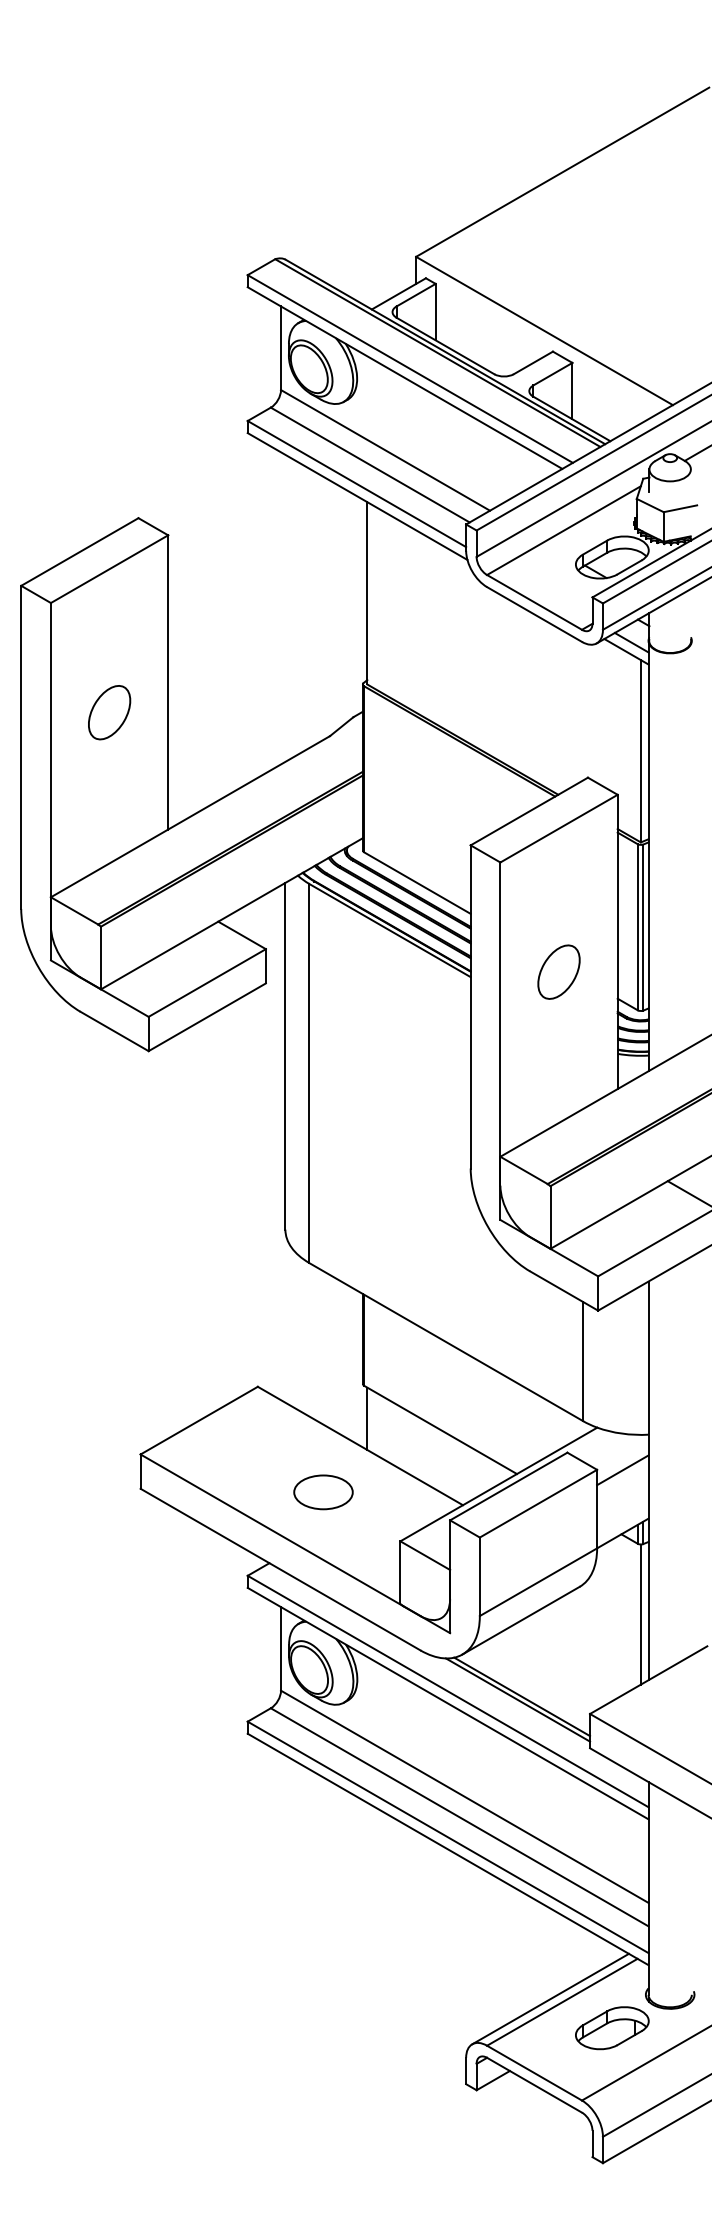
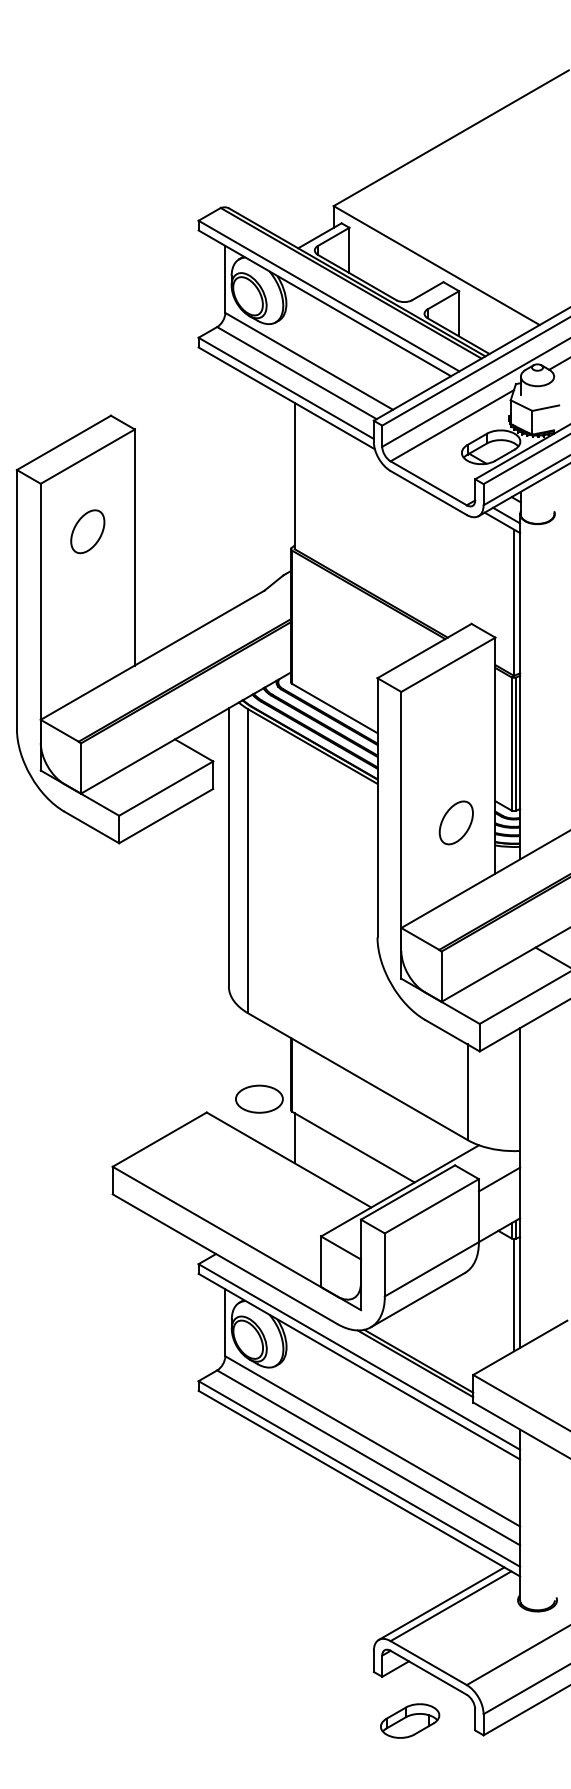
part: (109, 712) -> (87, 531), moved
part: (557, 971) -> (455, 822), moved
part: (323, 1491) -> (259, 1098), moved
part: (612, 2027) -> (410, 1720), moved

